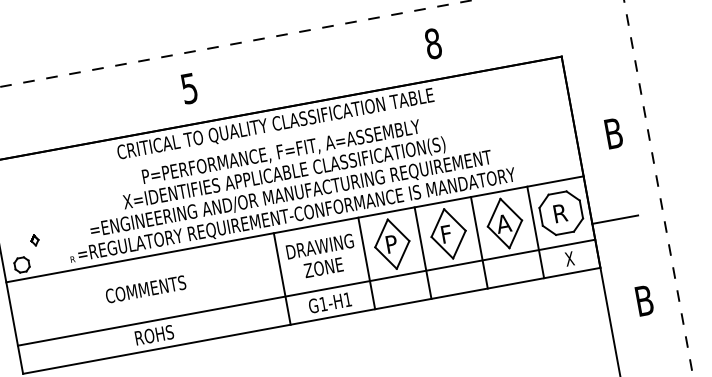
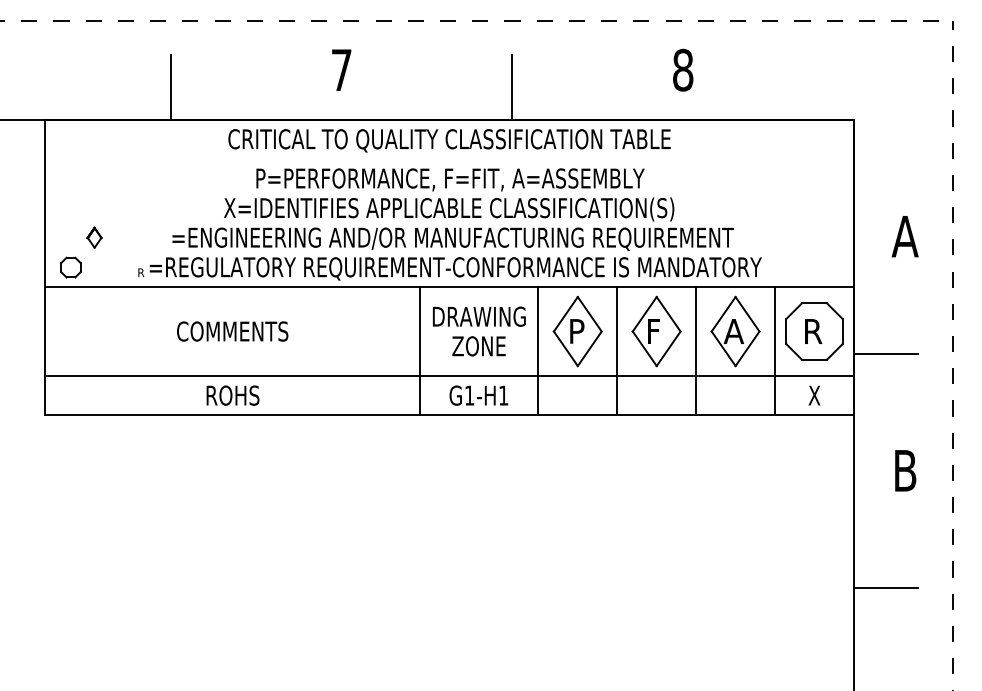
line: (313, 78) -> (512, 87), added
text: (189, 88) -> (341, 70), 5 -> 7
line: (70, 123) -> (171, 87), added
text: (613, 133) -> (904, 236), B -> A
part: (34, 240) -> (94, 237), size x1.43

